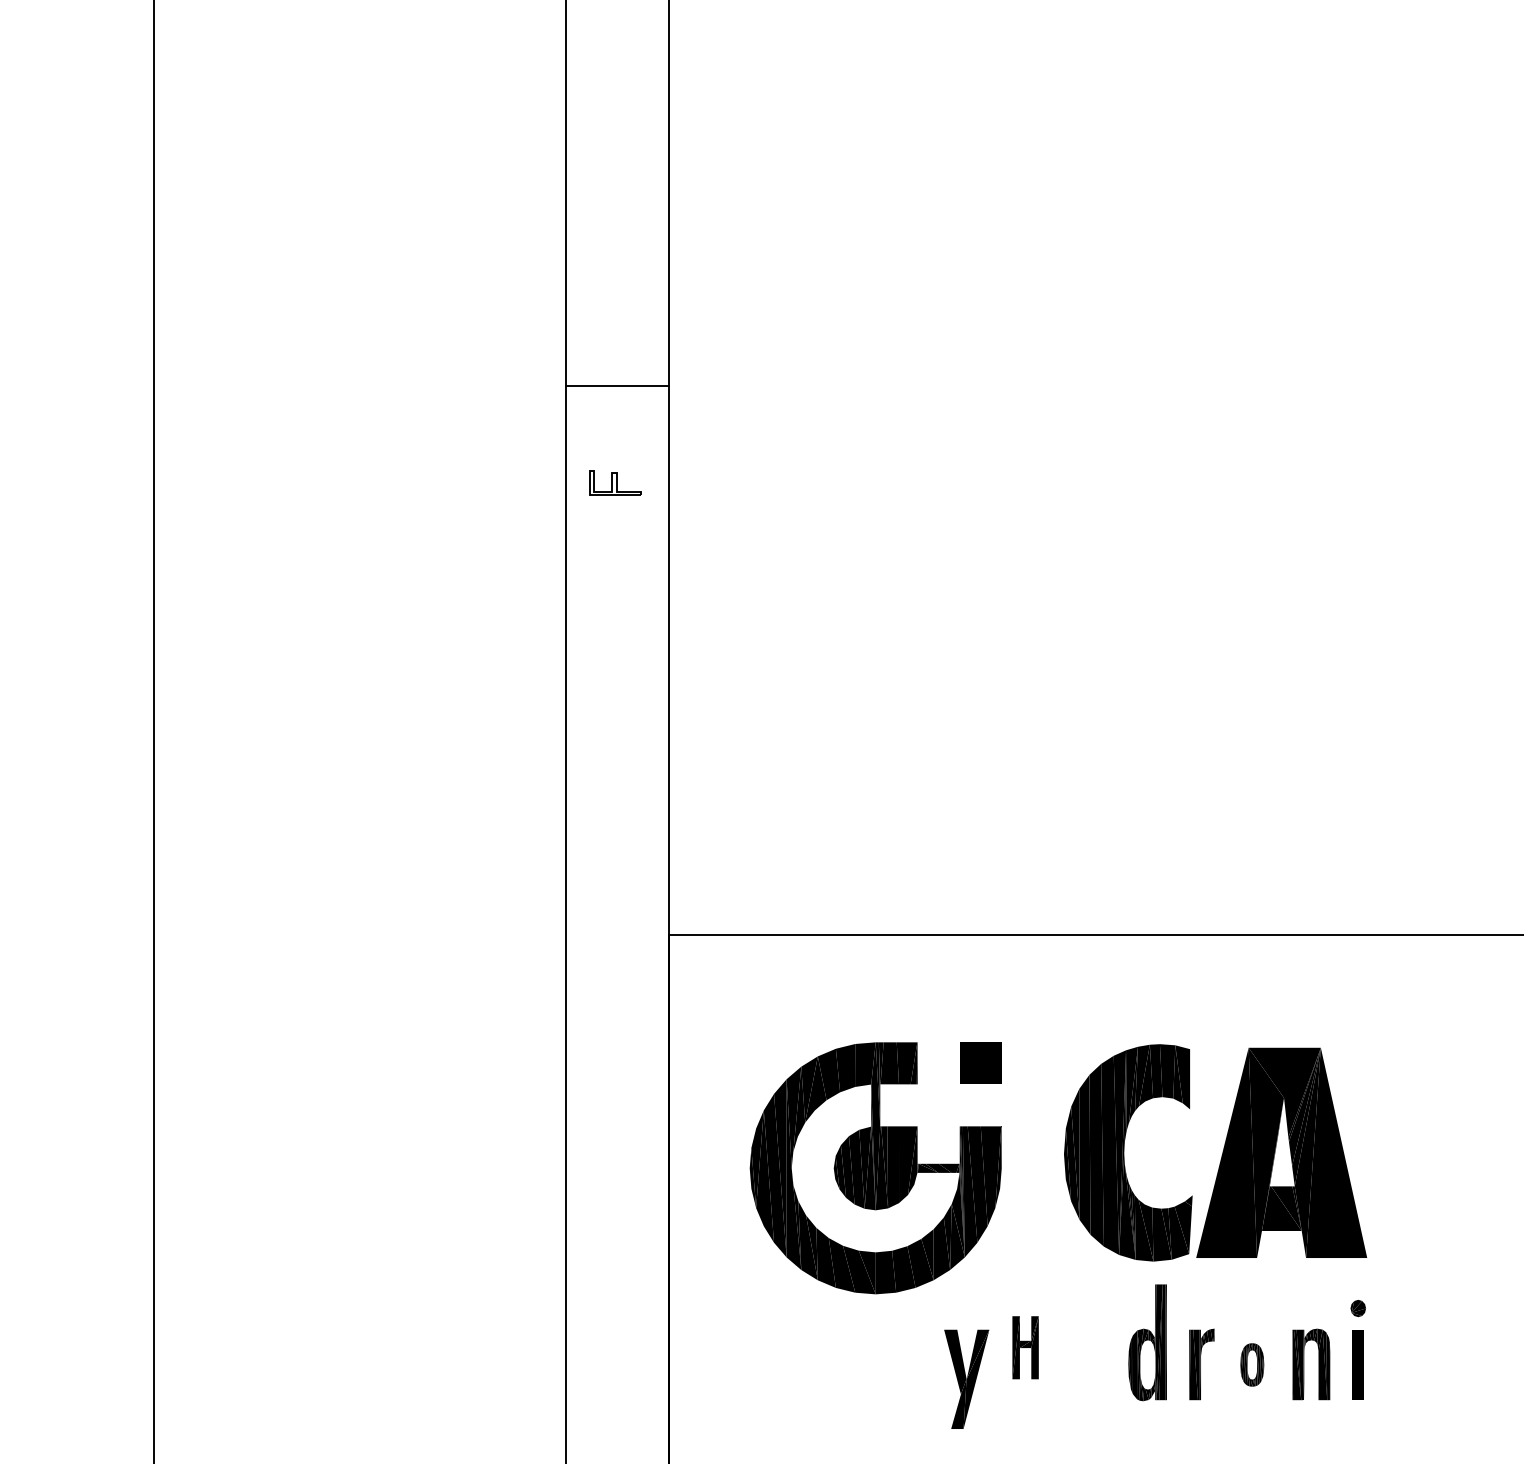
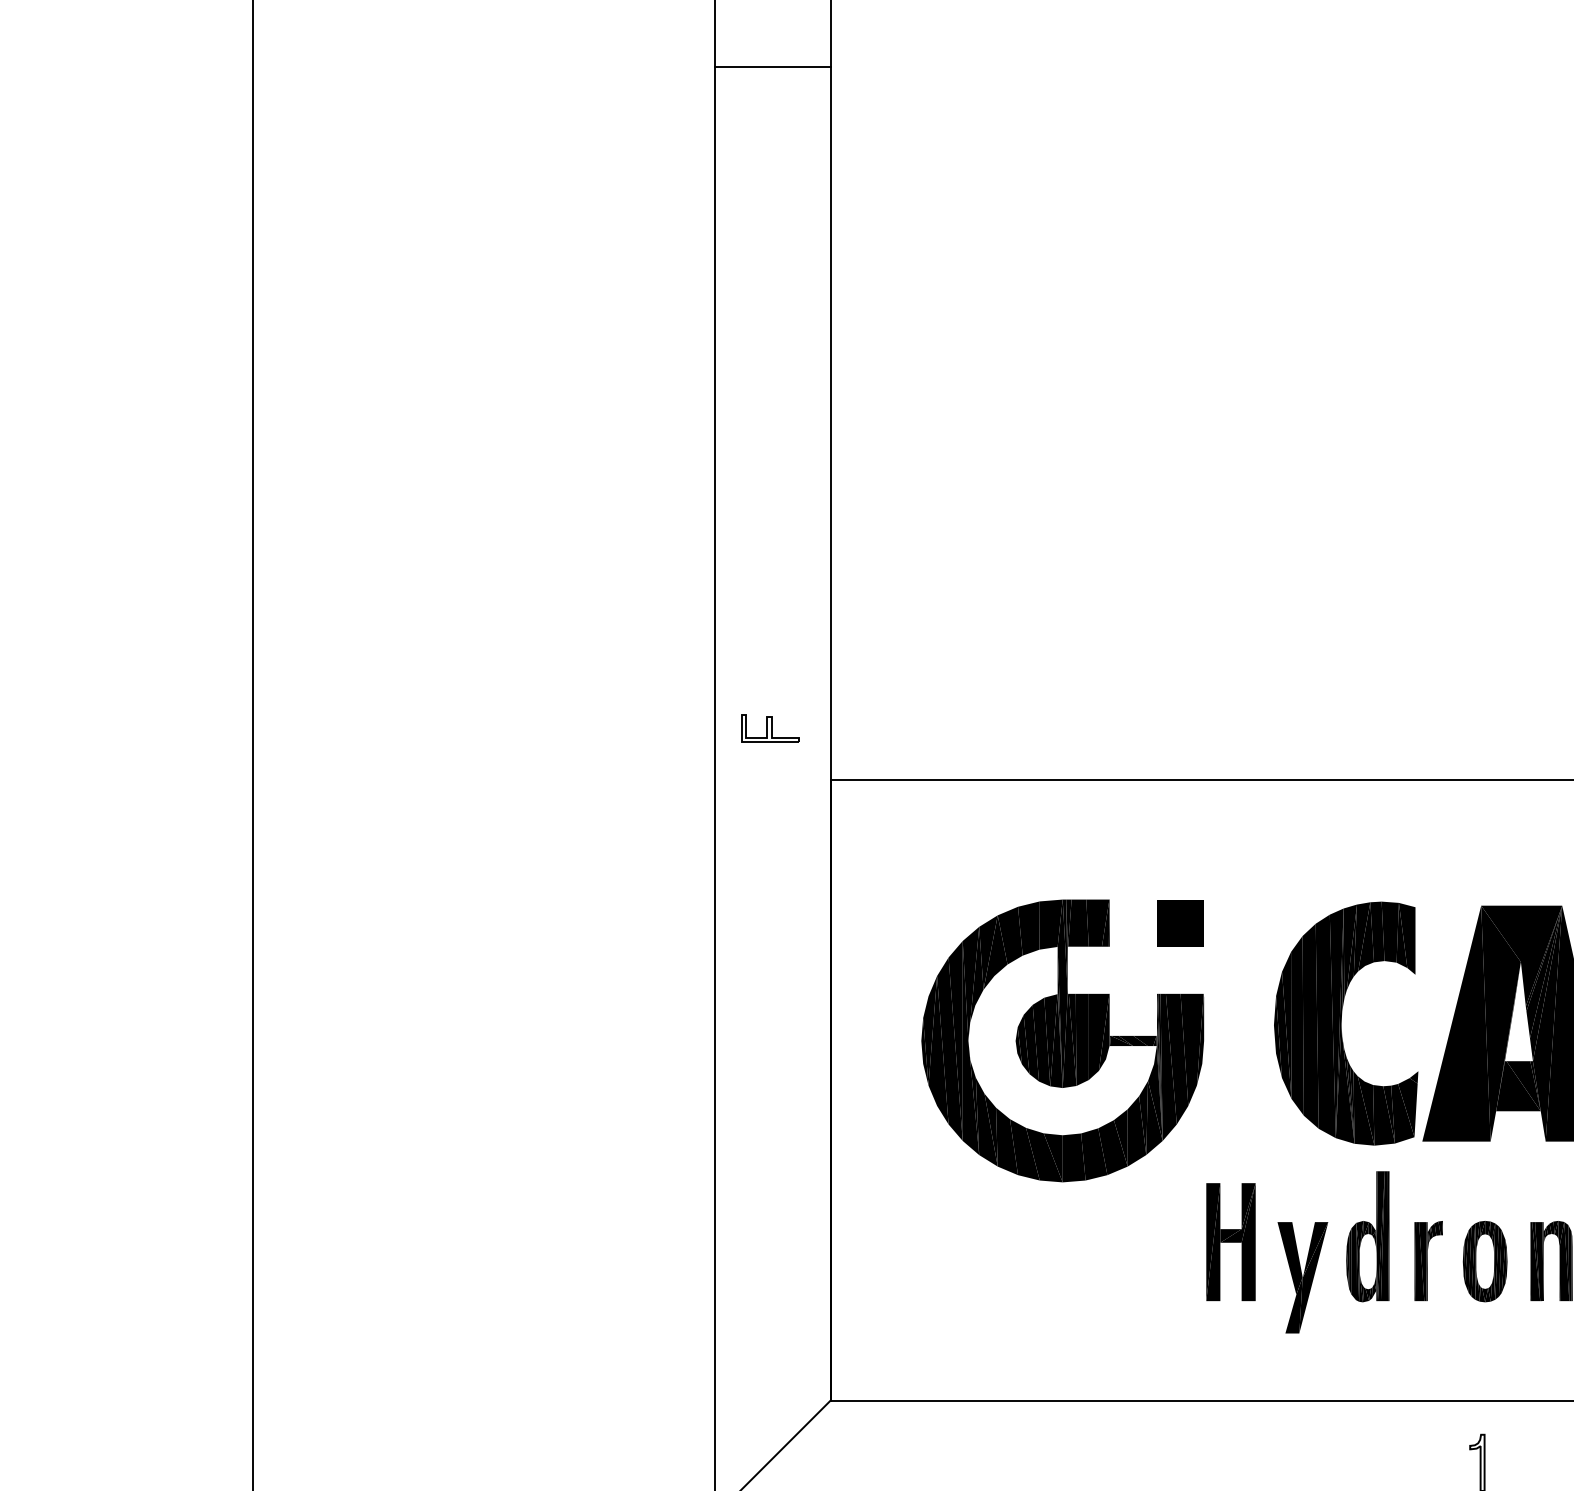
line: (616, 386) -> (771, 67), moved
part: (615, 482) -> (770, 728), moved
part: (1025, 1347) -> (1230, 1242), size x1.67
part: (1252, 1364) -> (1485, 1261), size x1.67
part: (966, 1378) -> (1302, 1276), moved

